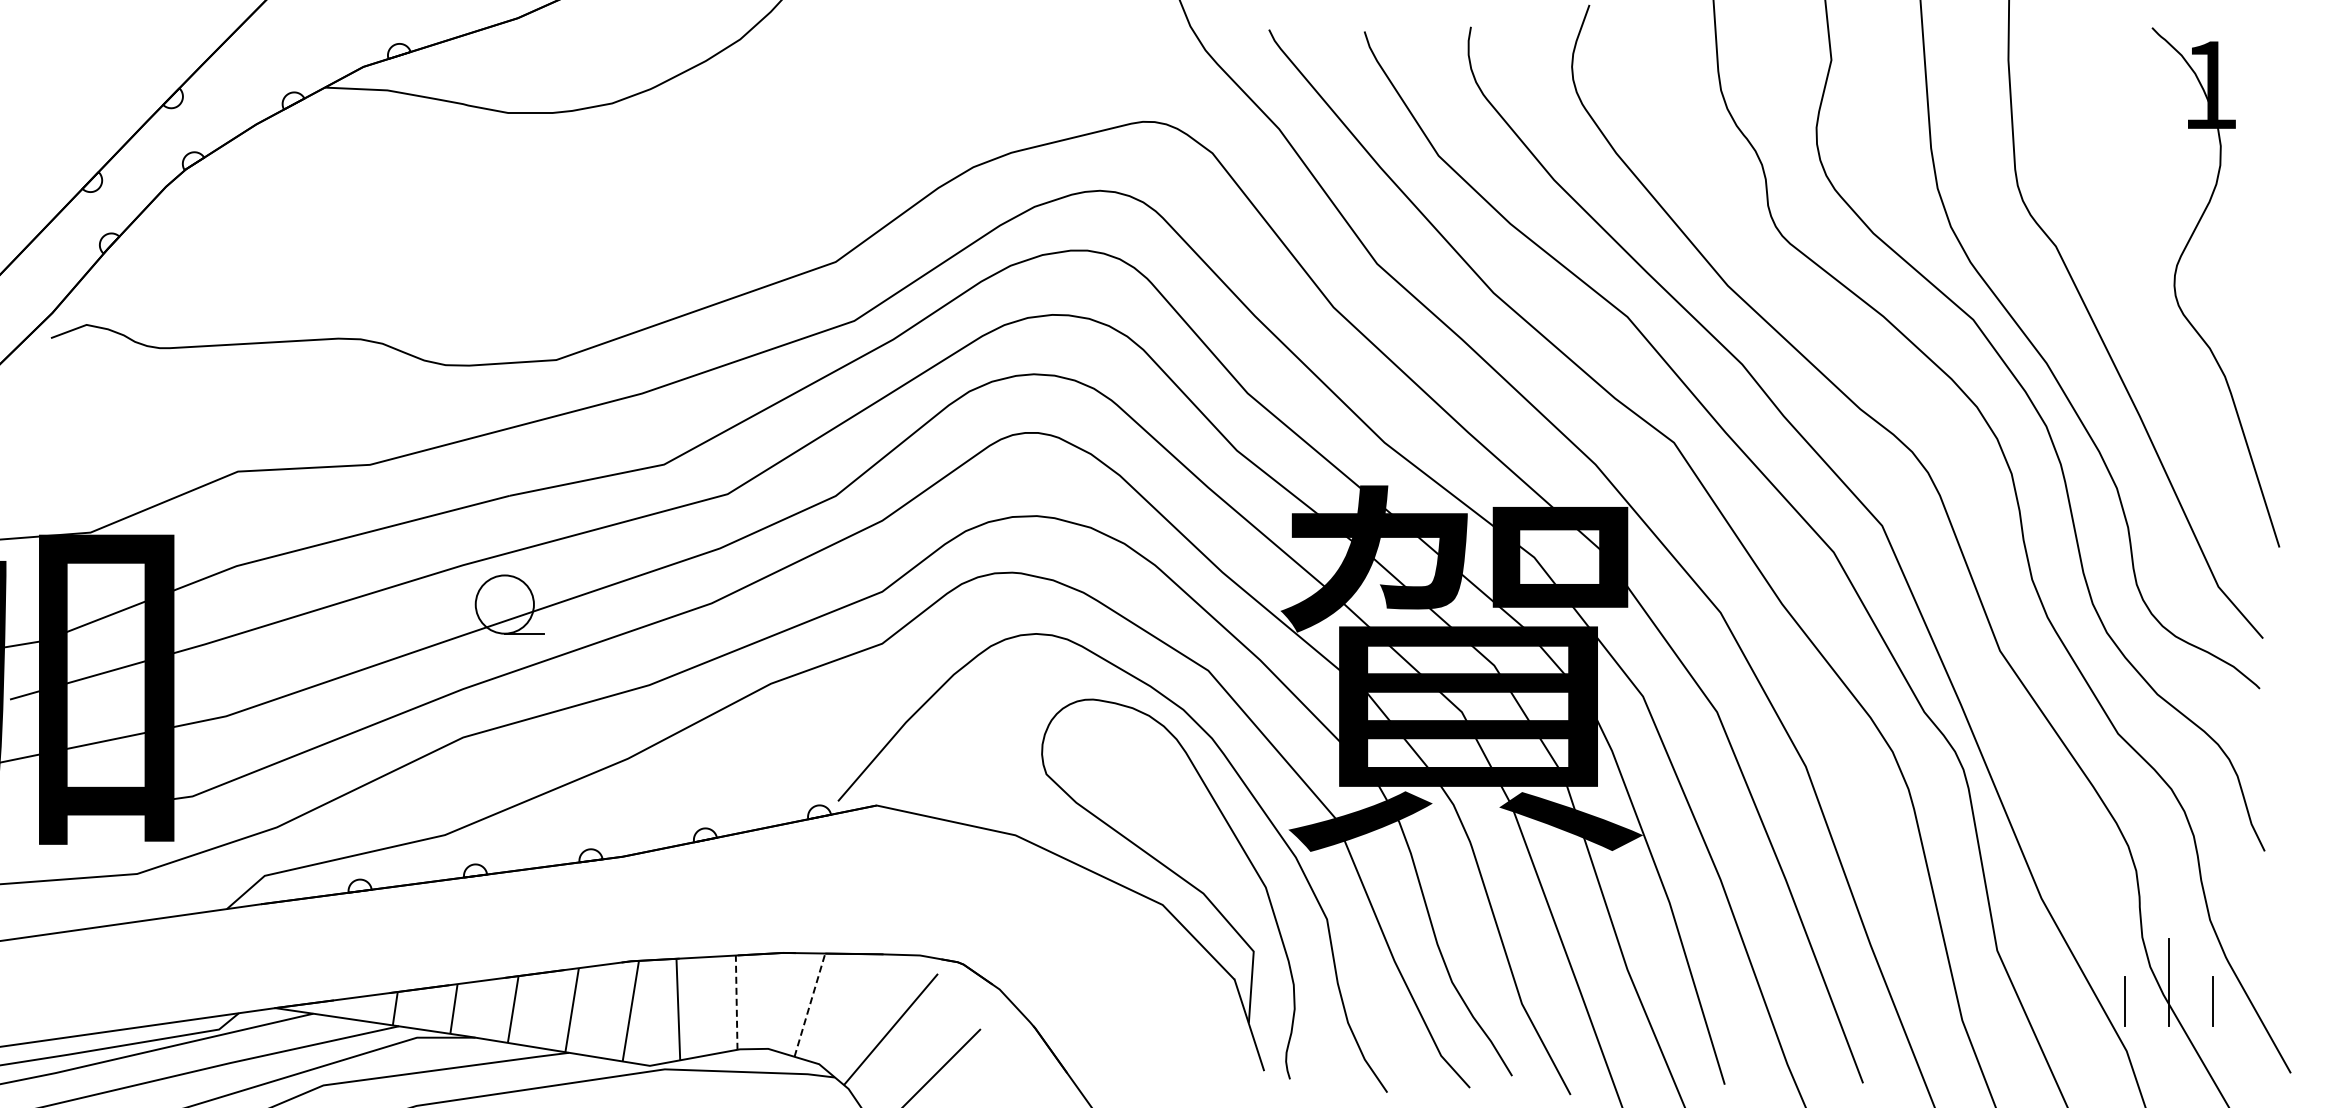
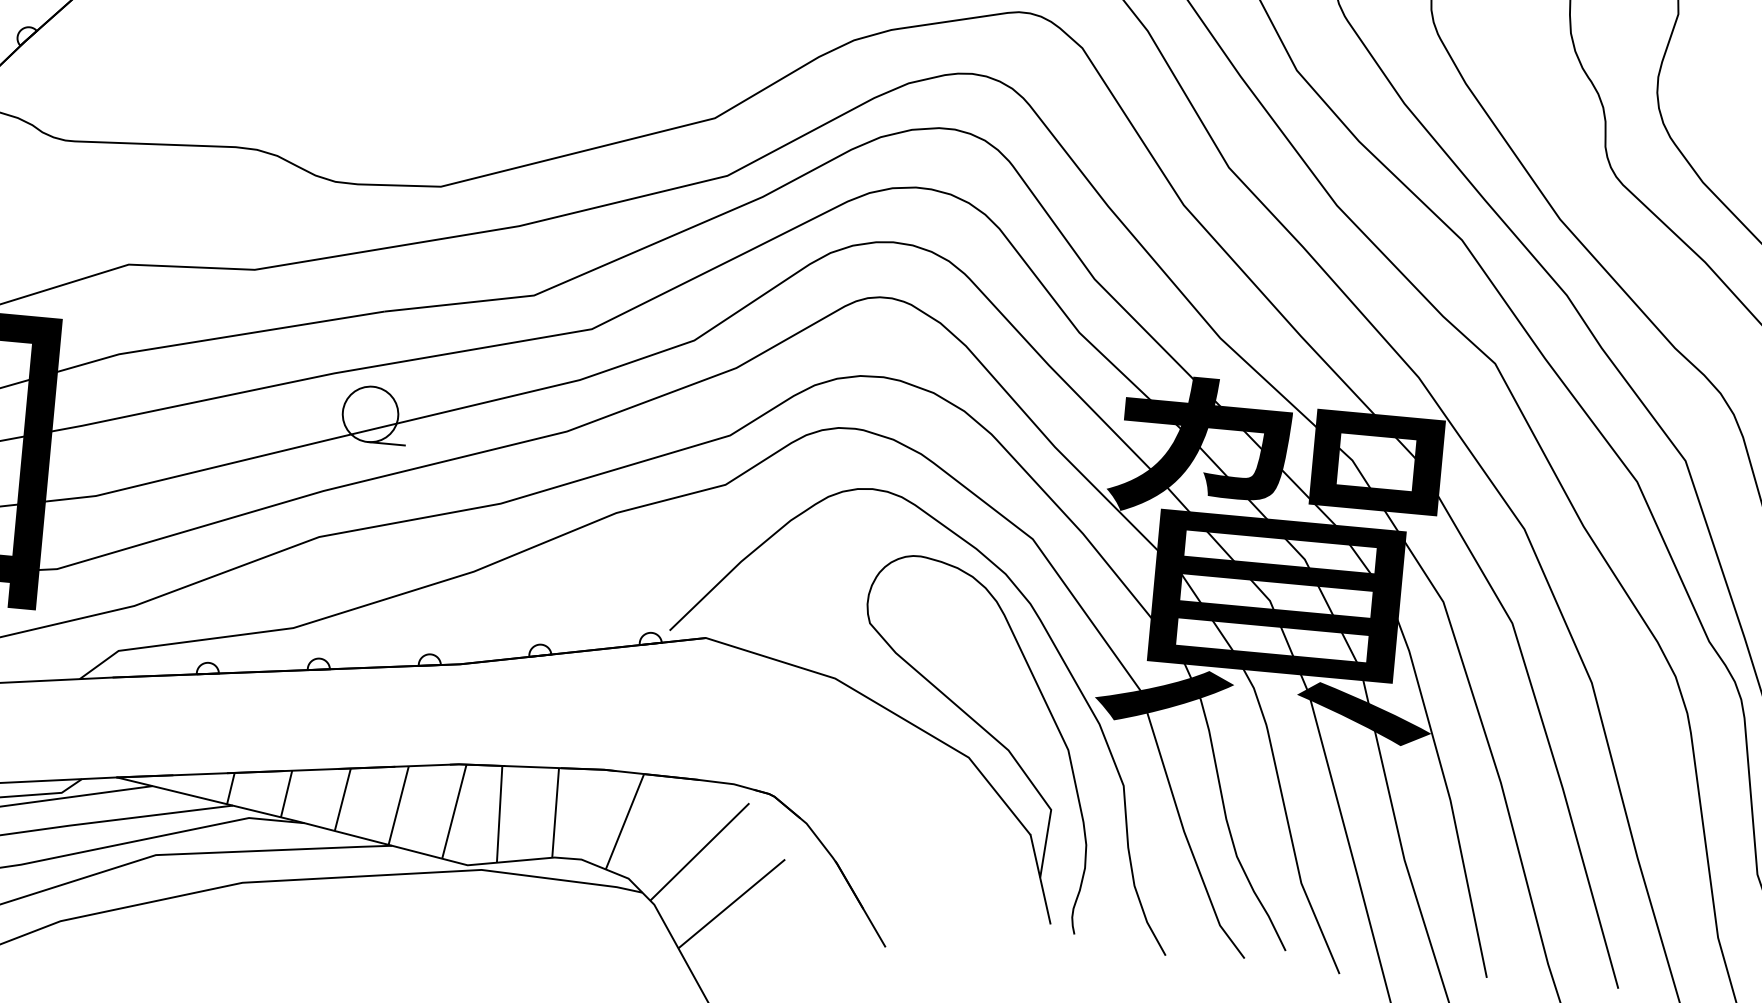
line: (736, 1002) -> (555, 812), dashed -> solid
line: (809, 1005) -> (624, 822), dashed -> solid

